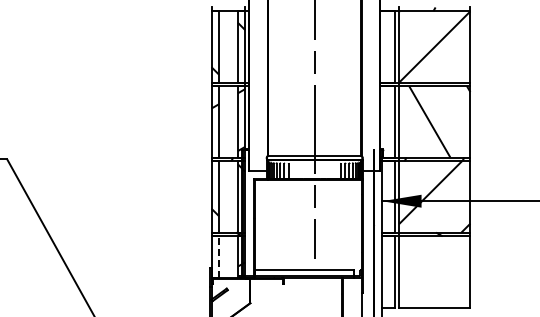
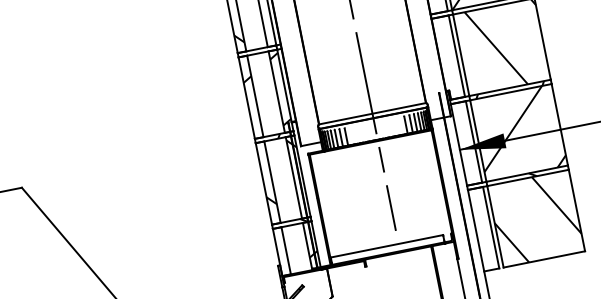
line: (219, 256) -> (286, 250), dashed -> solid
hatch: (434, 271) -> (535, 218), added

